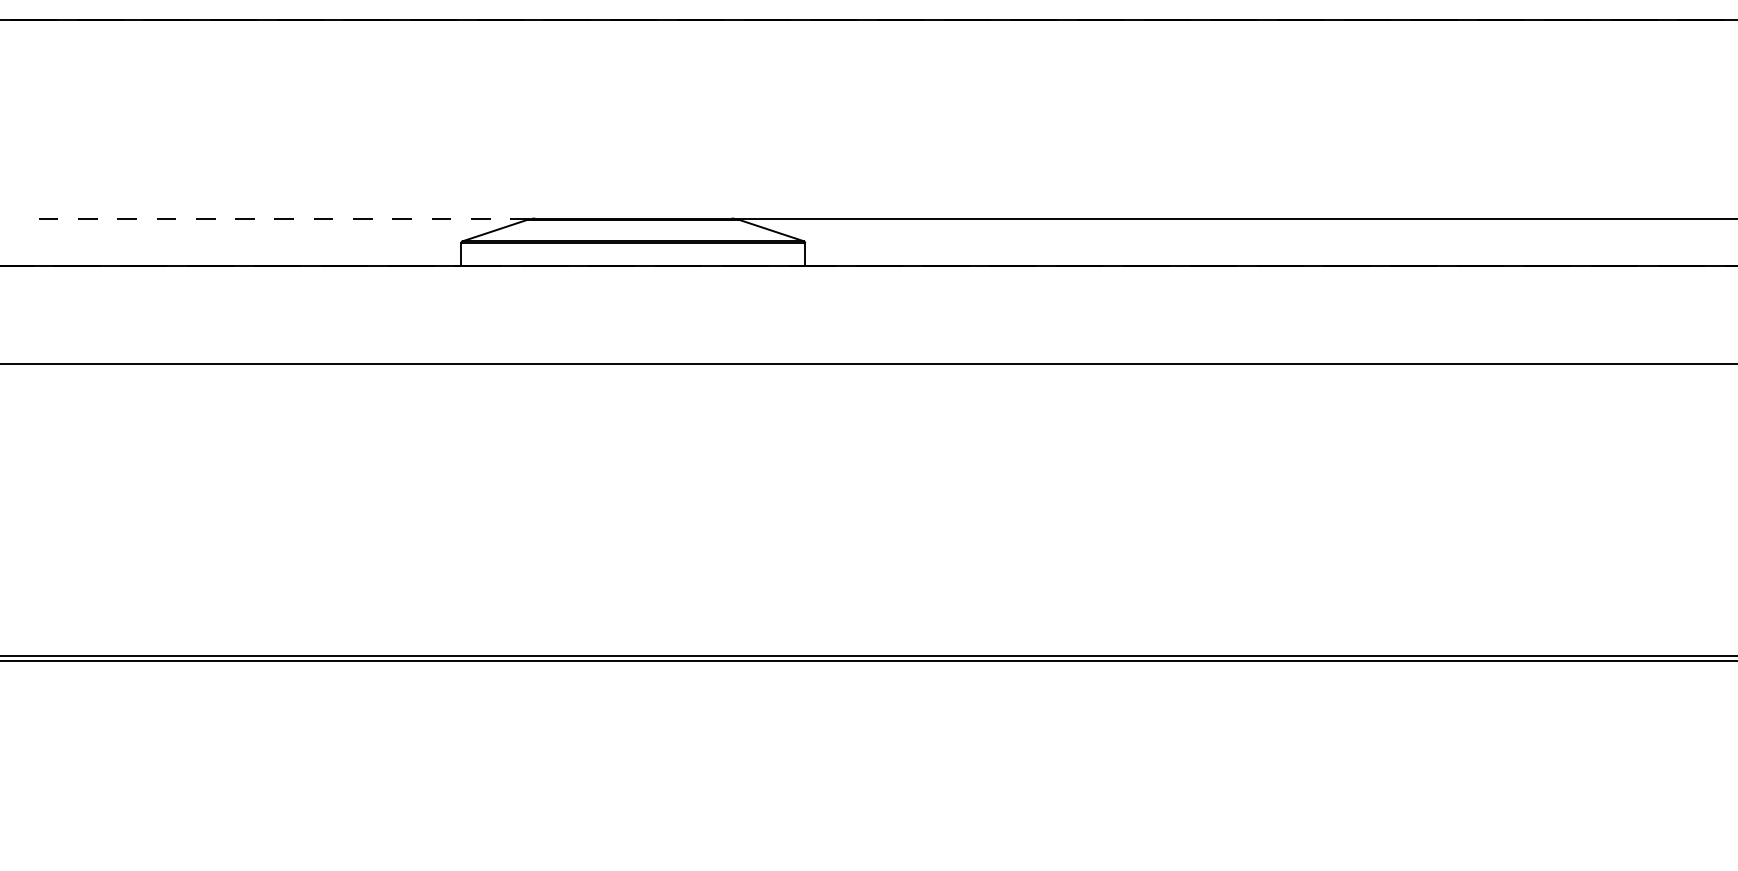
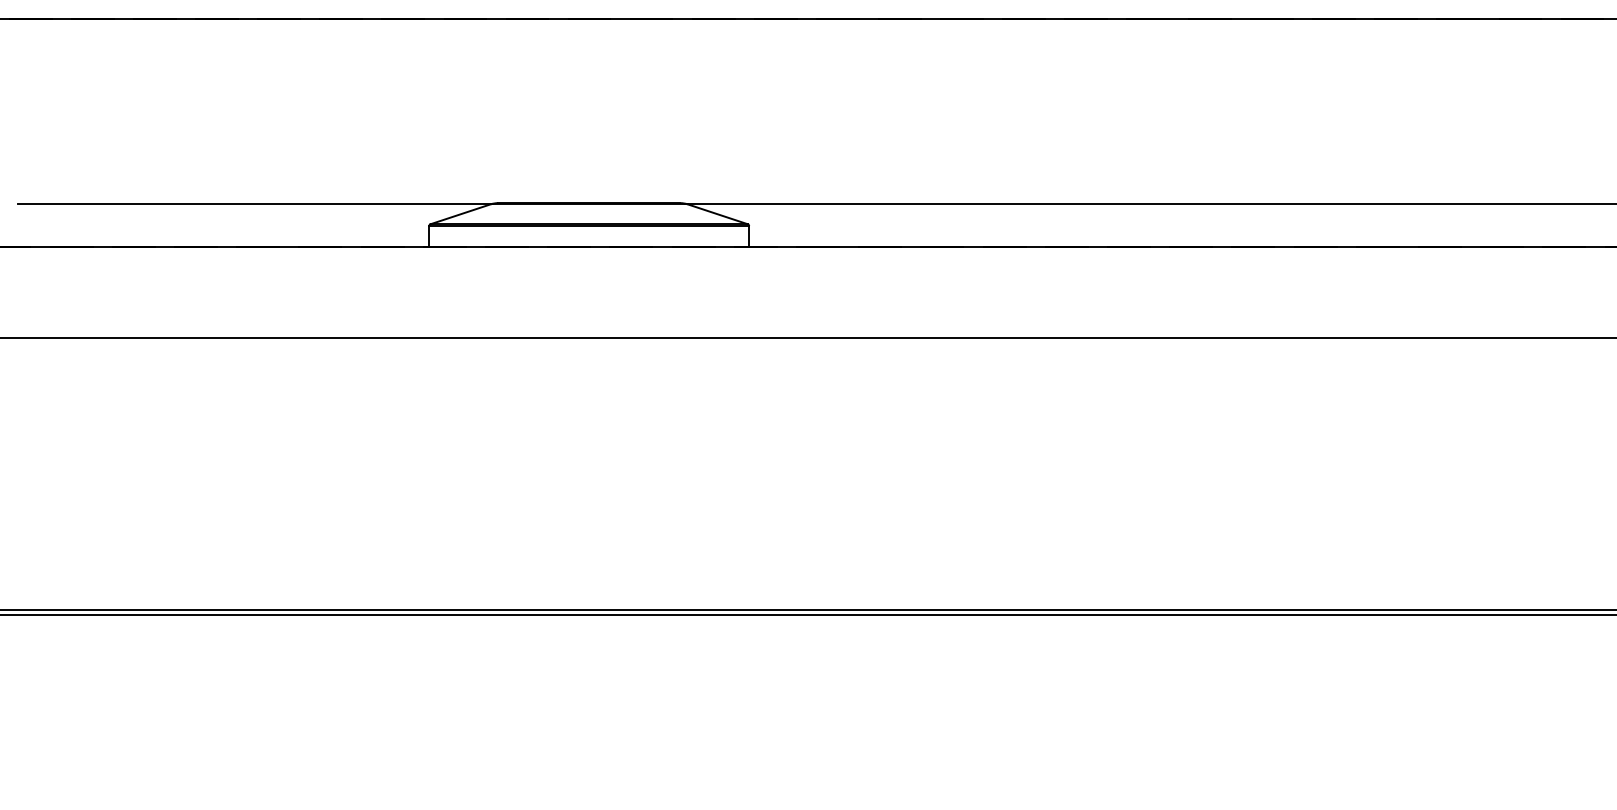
line: (274, 219) -> (255, 204), dashed -> solid

